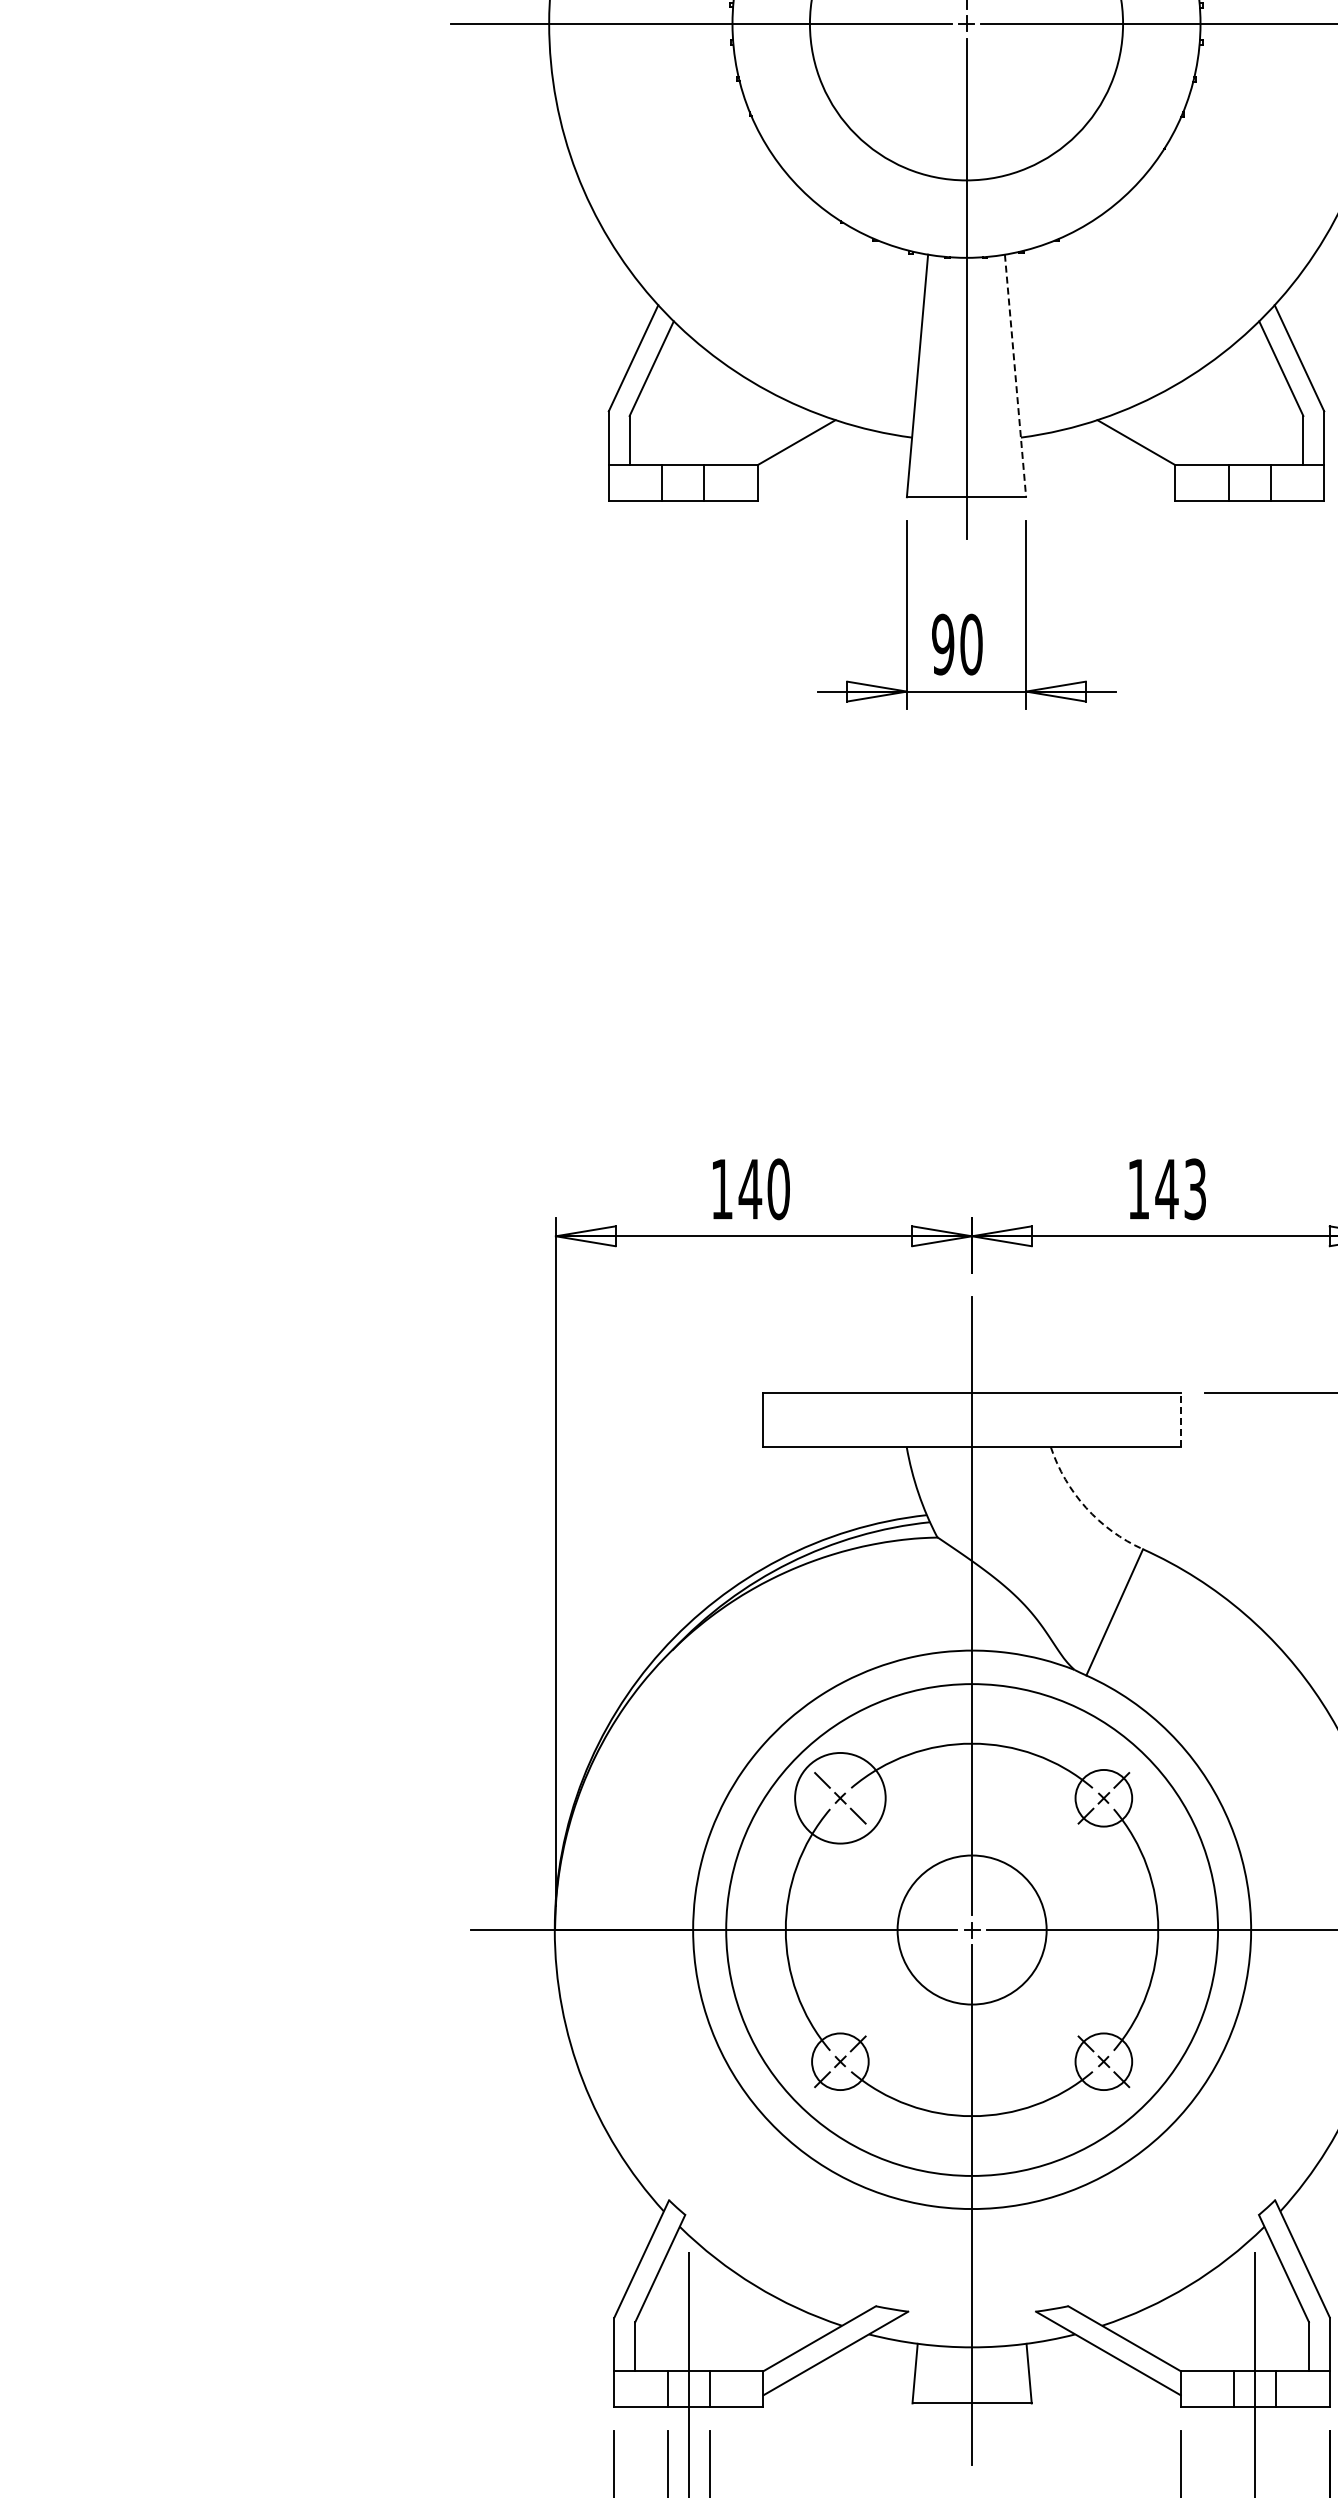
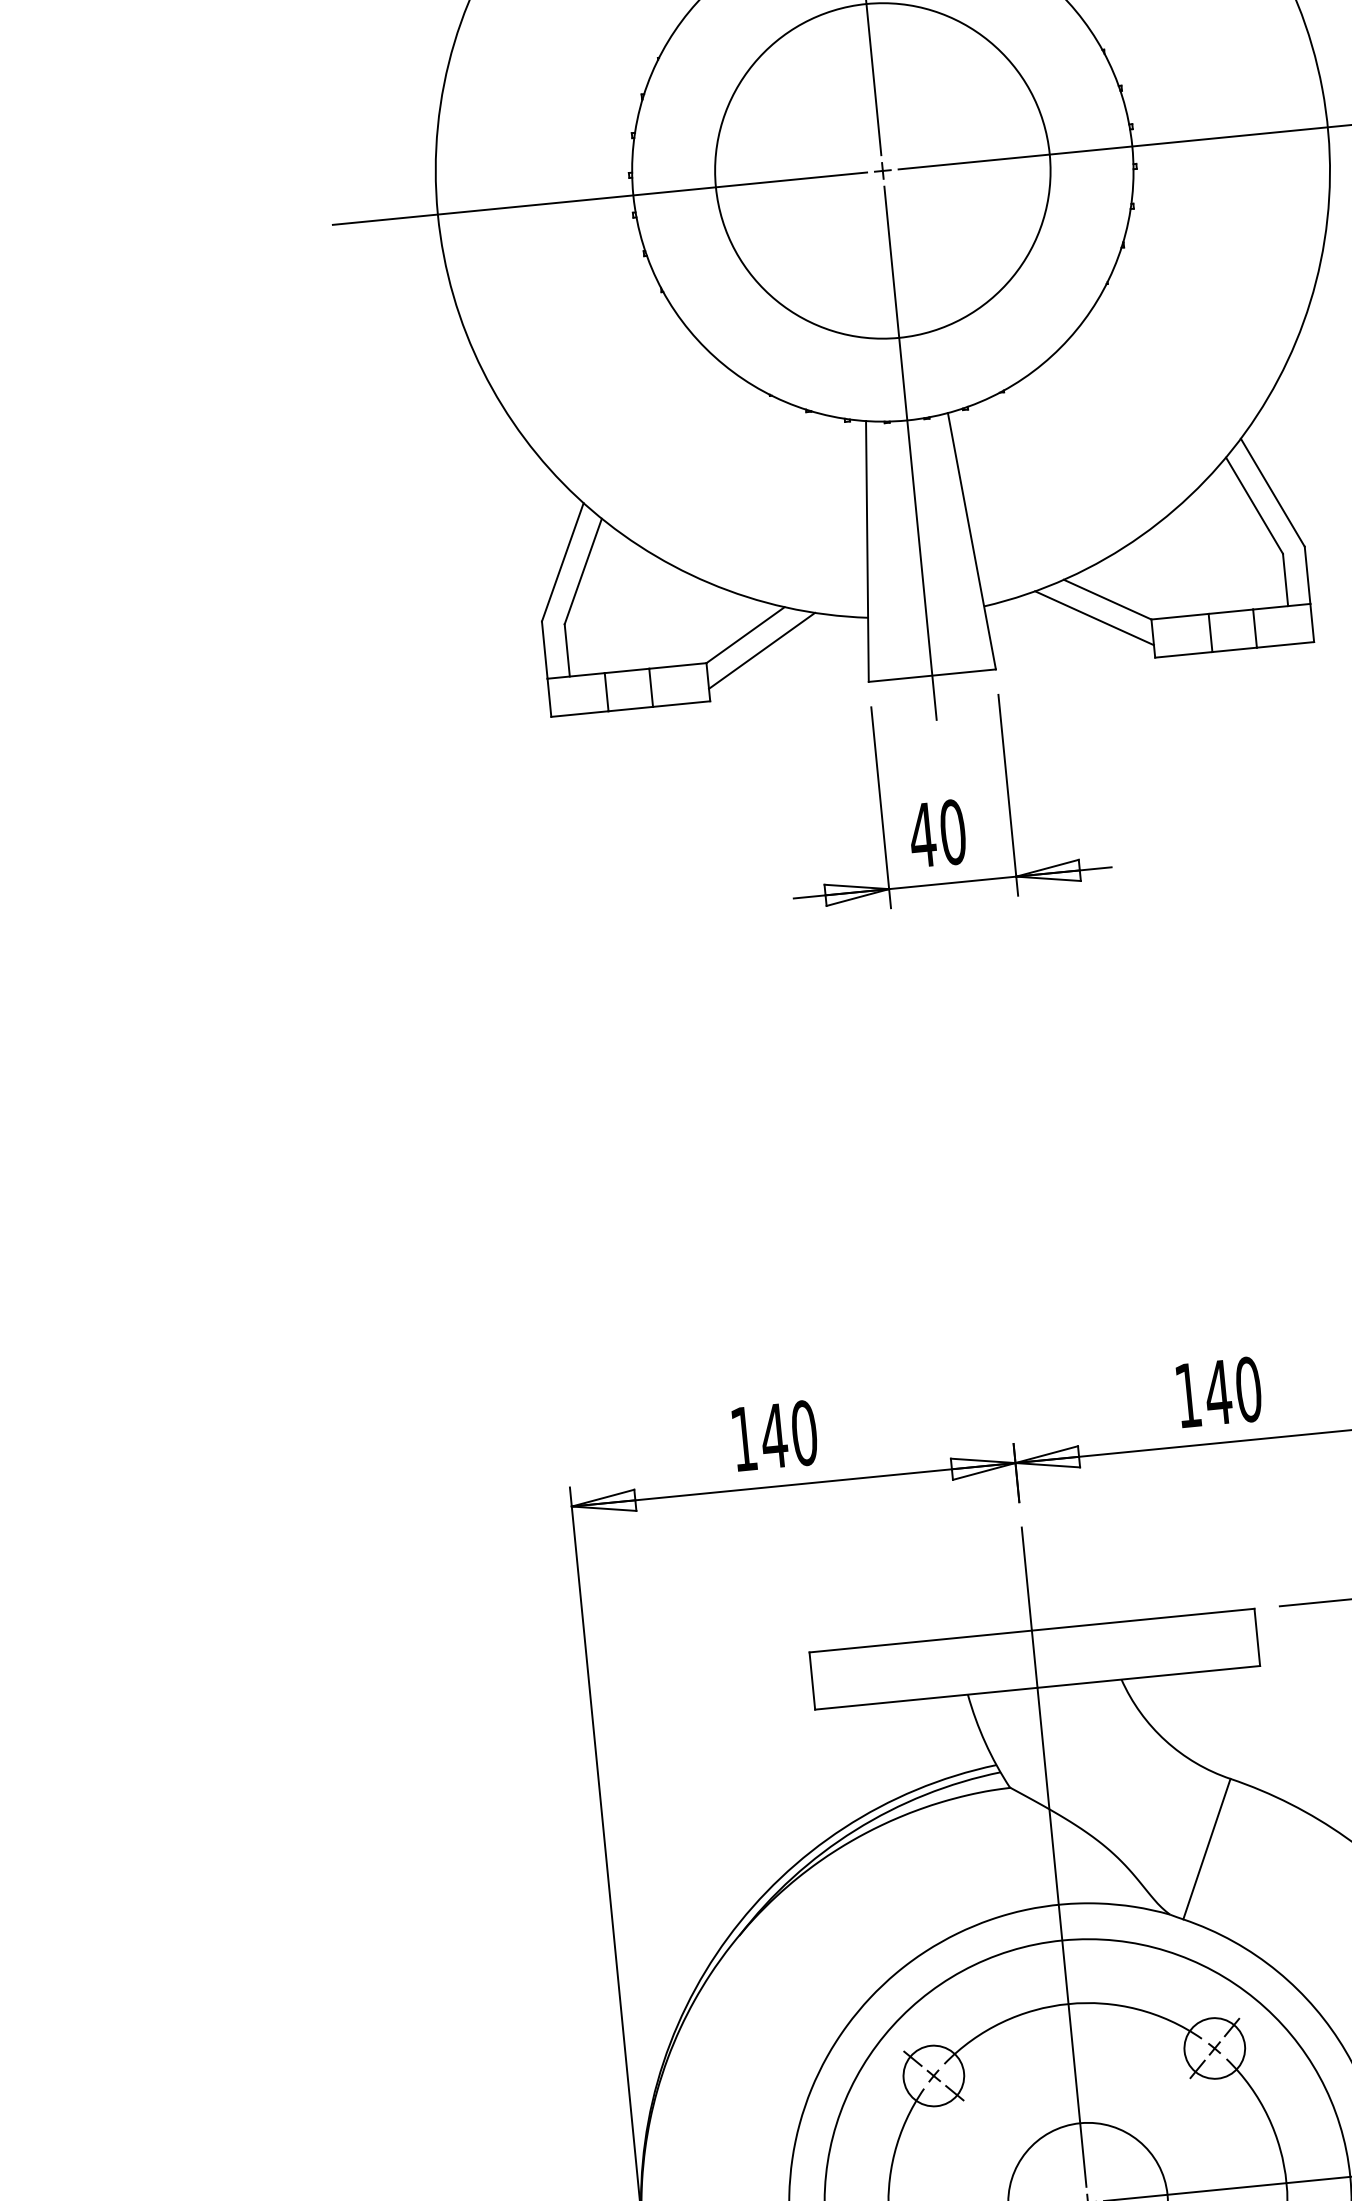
line: (1015, 375) -> (971, 540), dashed -> solid
line: (810, 458) -> (761, 650), added
line: (1122, 458) -> (1094, 618), added
text: (942, 644) -> (922, 835), 90 -> 40
text: (1195, 1189) -> (1248, 1389), 143 -> 140
line: (1180, 1420) -> (1257, 1637), dashed -> solid
arc: (1086, 1507) -> (1165, 1740), dashed -> solid
circle: (840, 1797) -> (933, 2075), size x0.62

